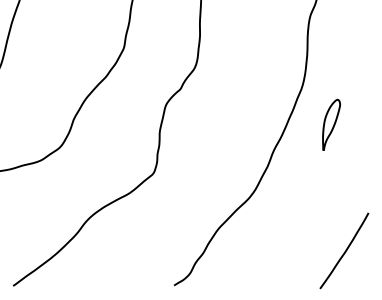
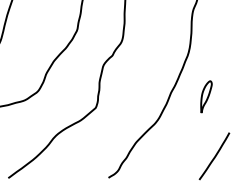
part: (331, 124) -> (206, 96), moved

